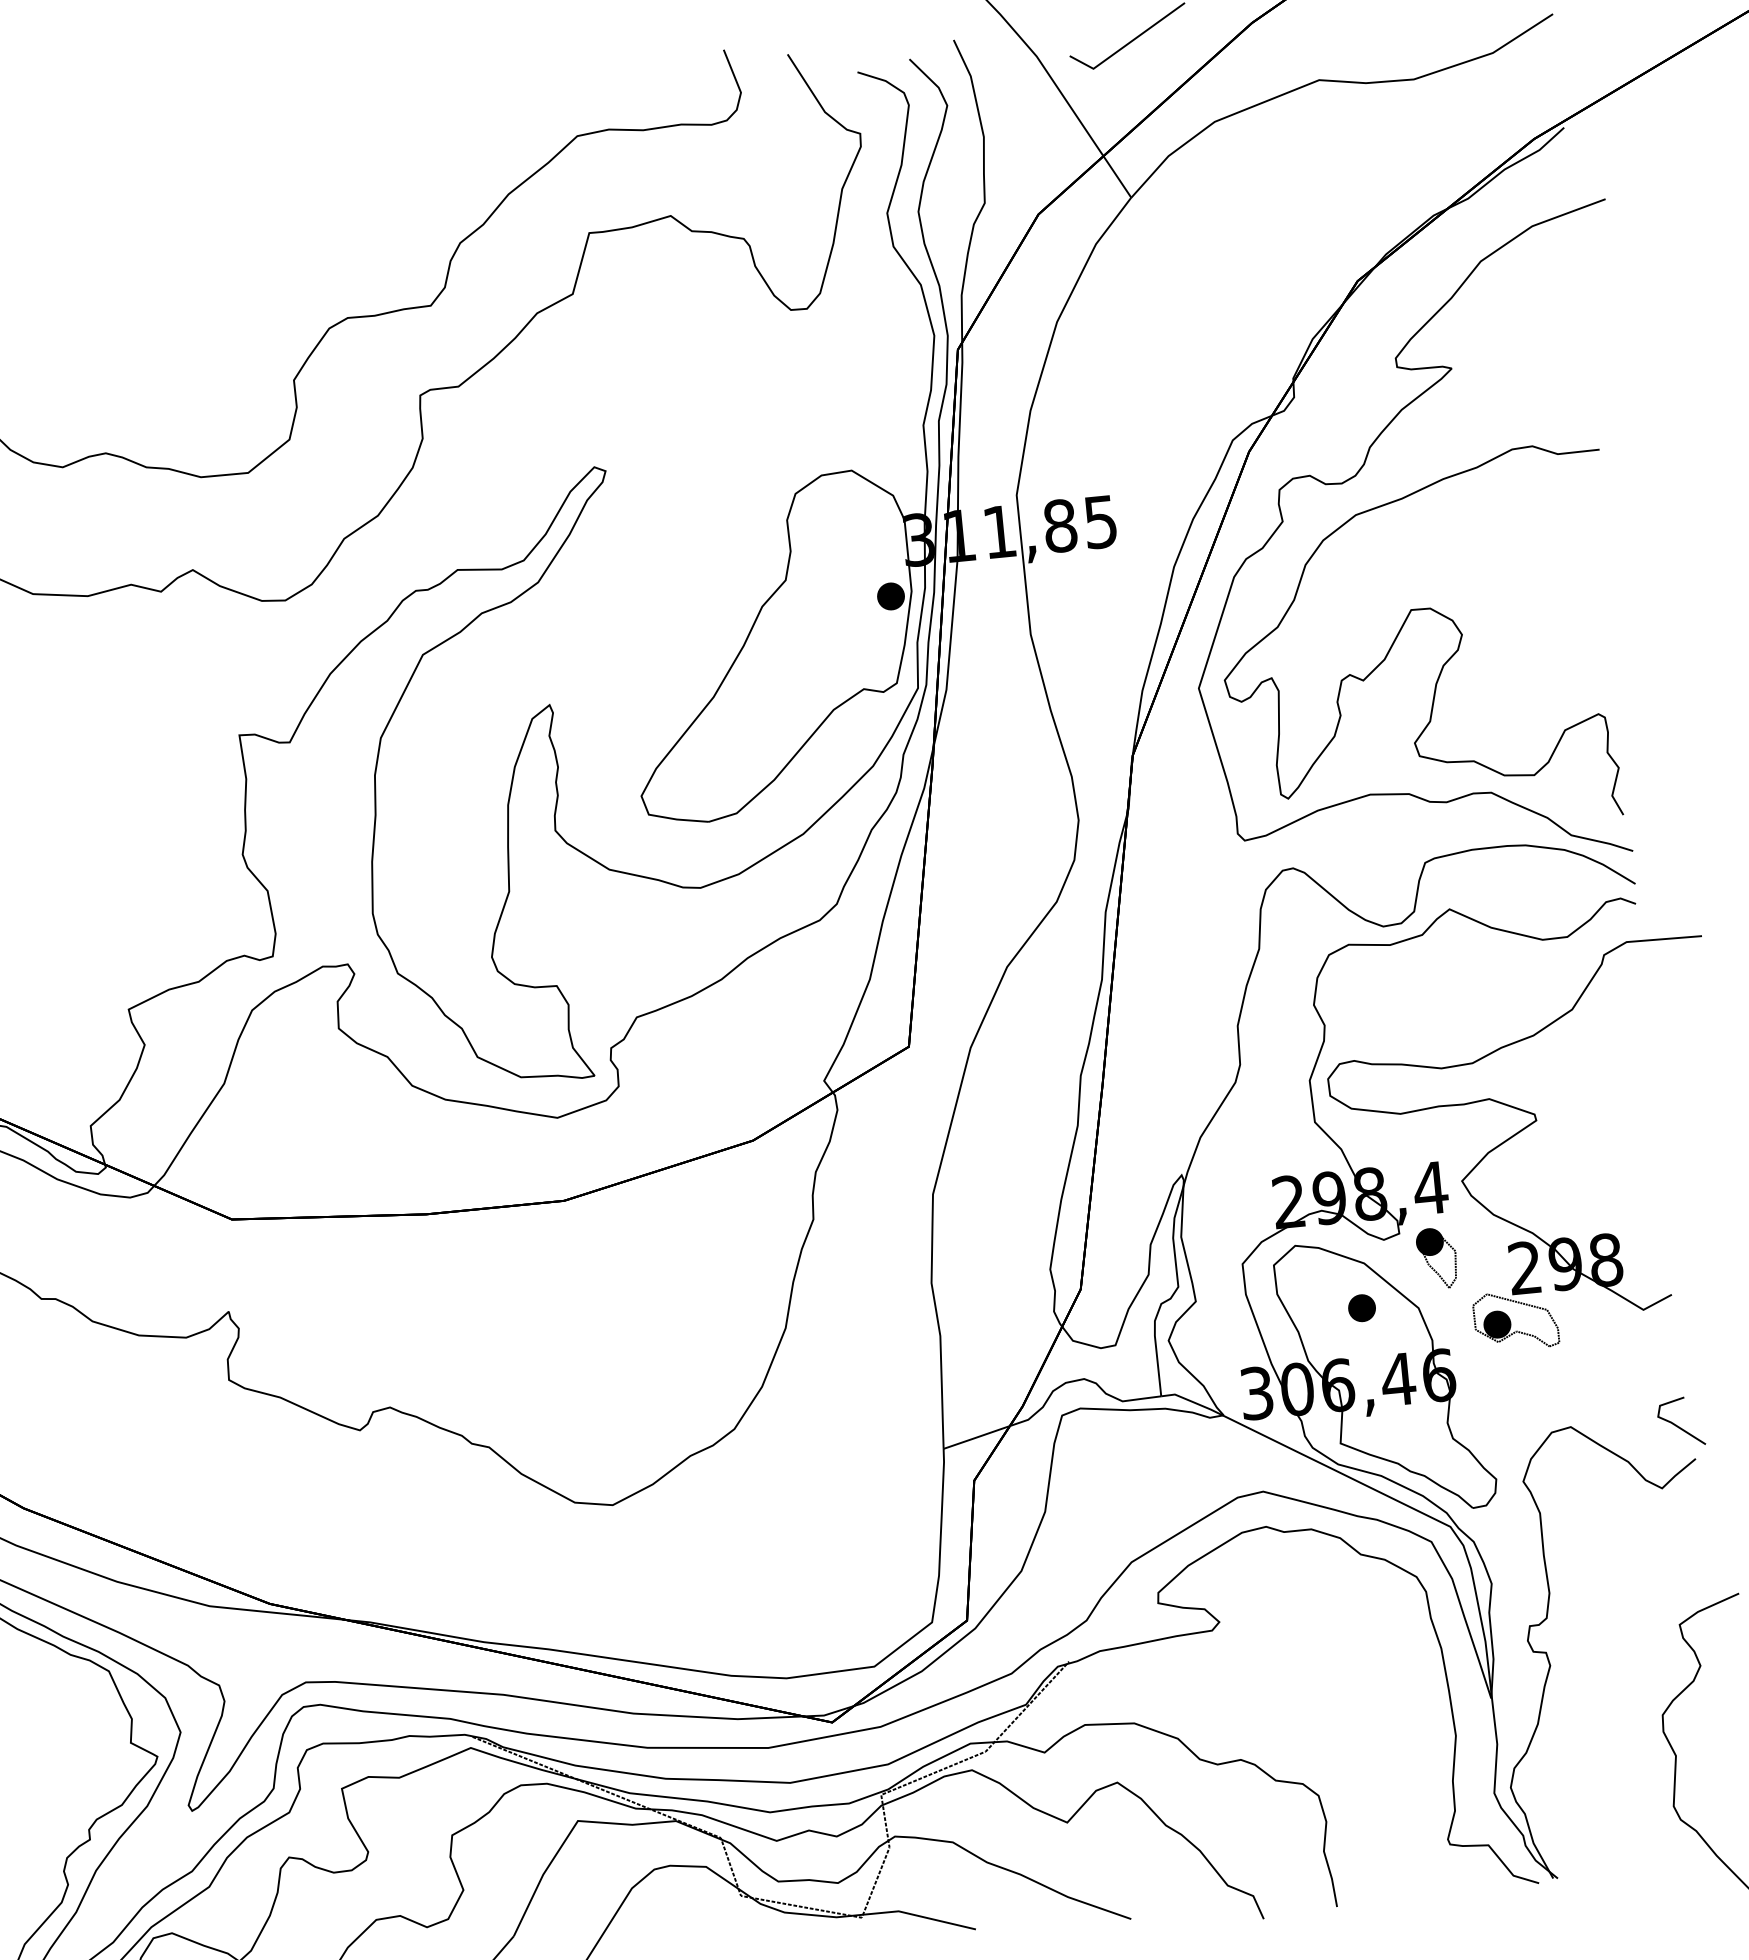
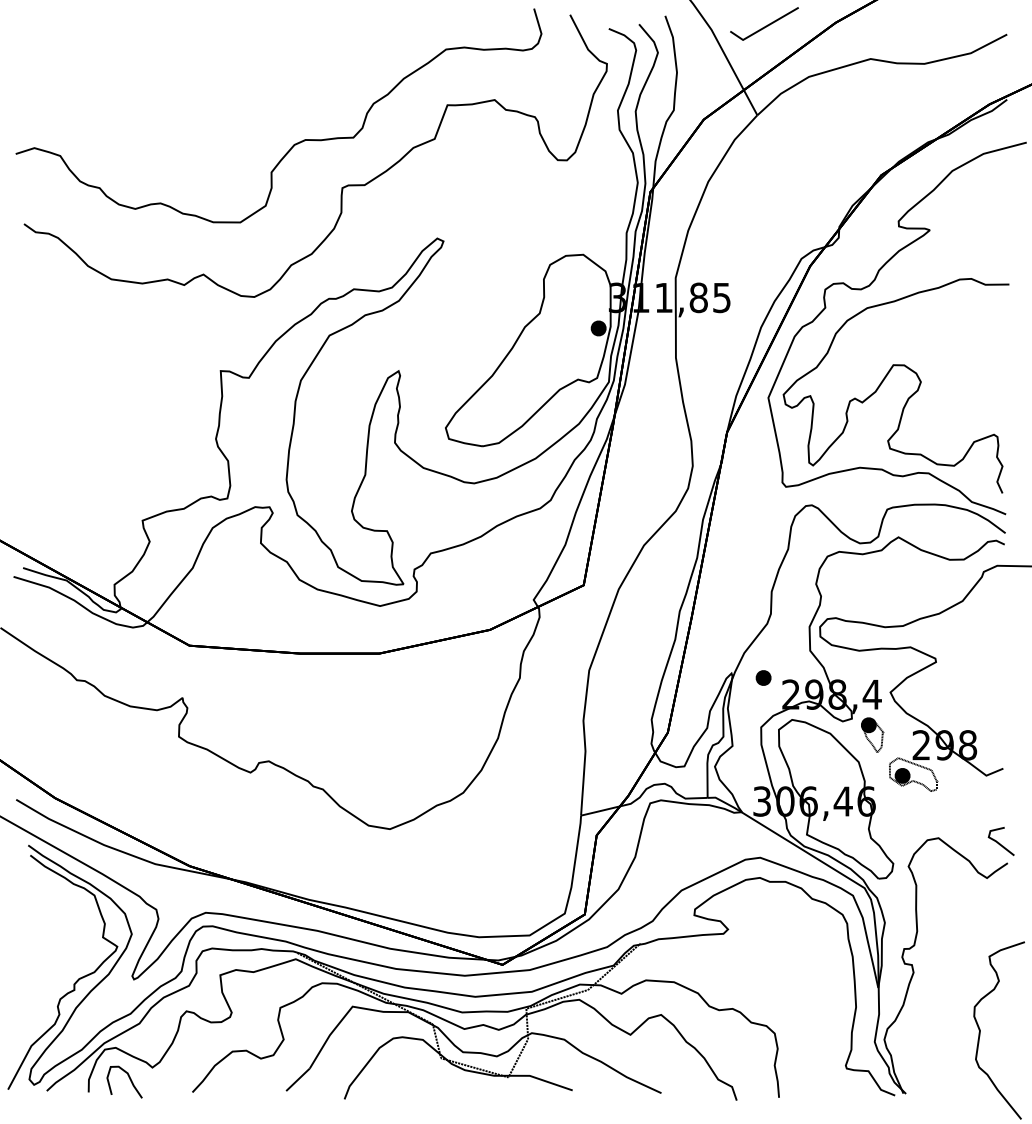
part: (1361, 1307) -> (763, 677), moved

